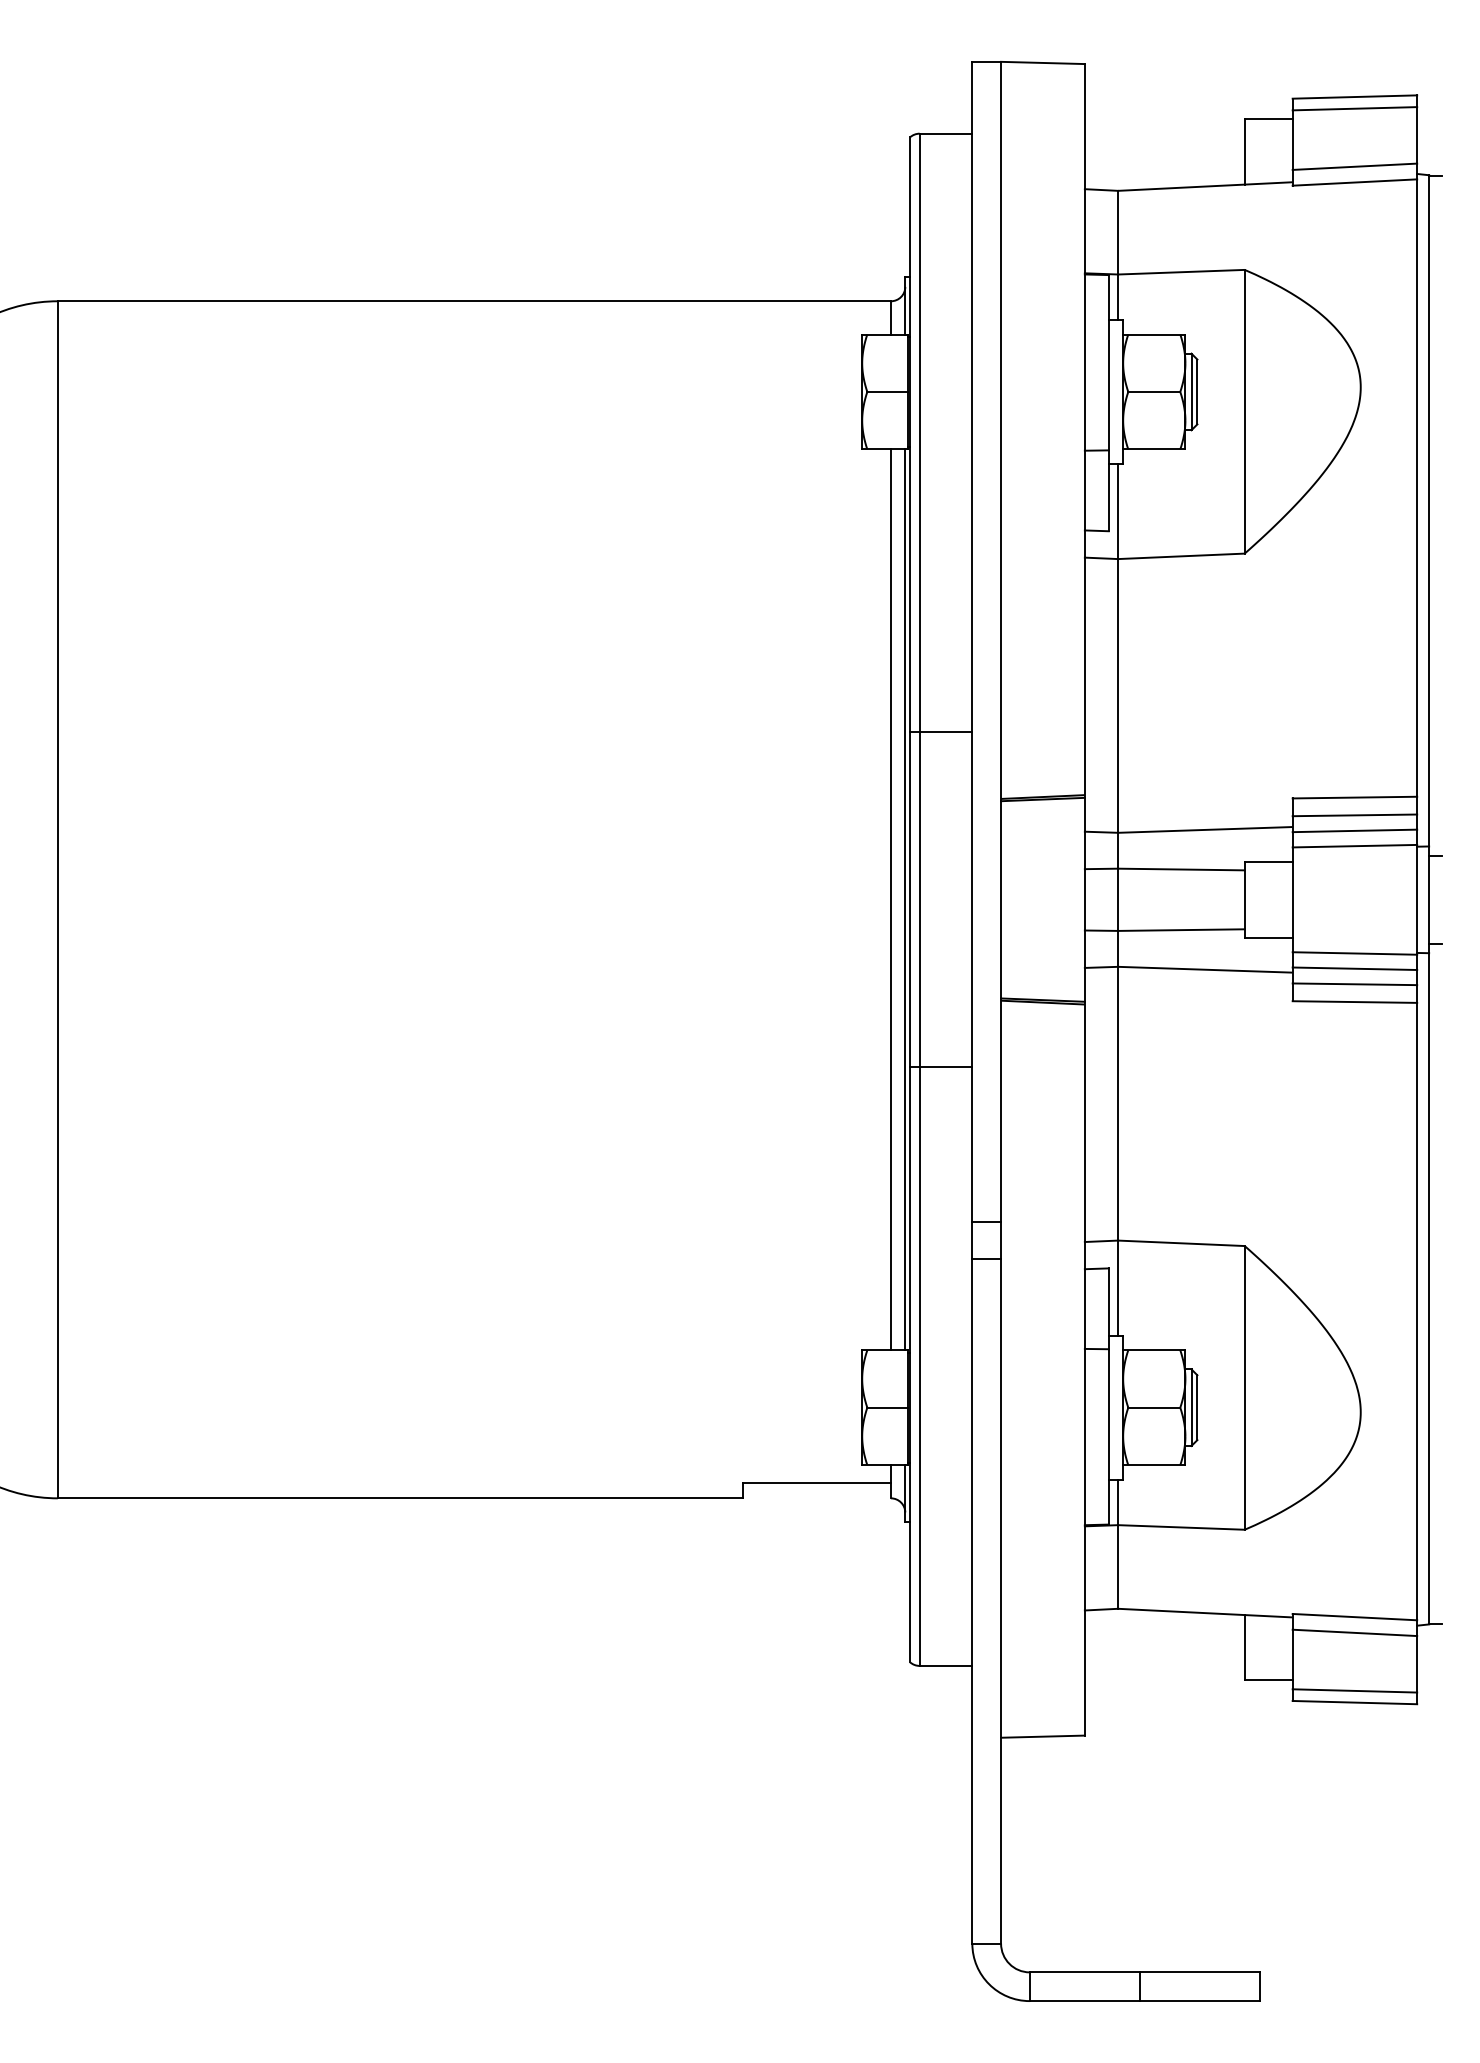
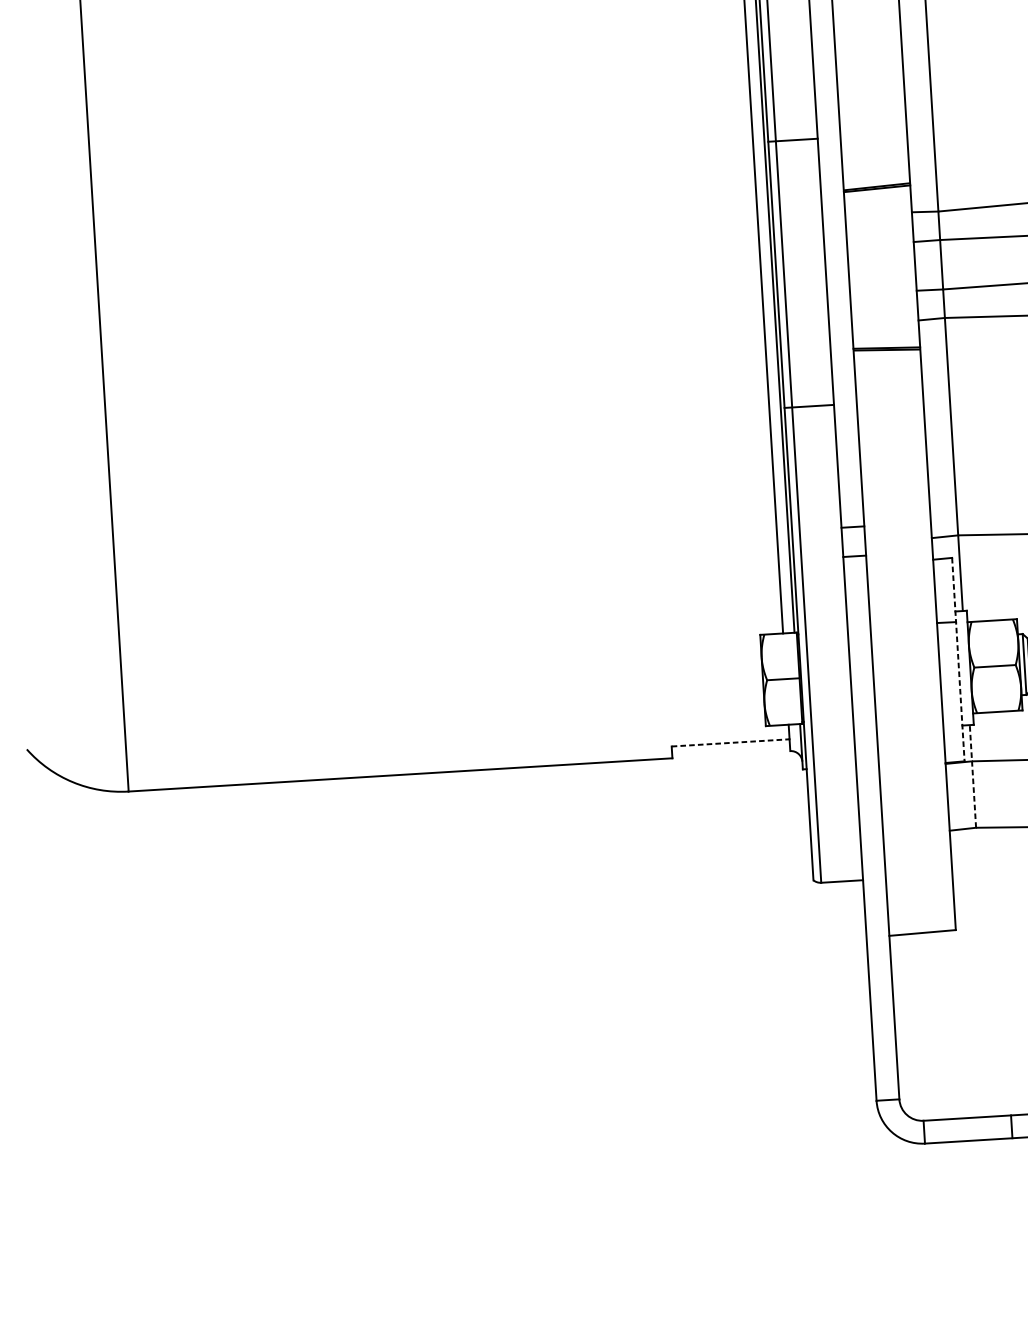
line: (1108, 1396) -> (958, 659), solid -> dashed
line: (817, 1483) -> (731, 742), solid -> dashed
line: (1118, 1544) -> (973, 776), solid -> dashed

